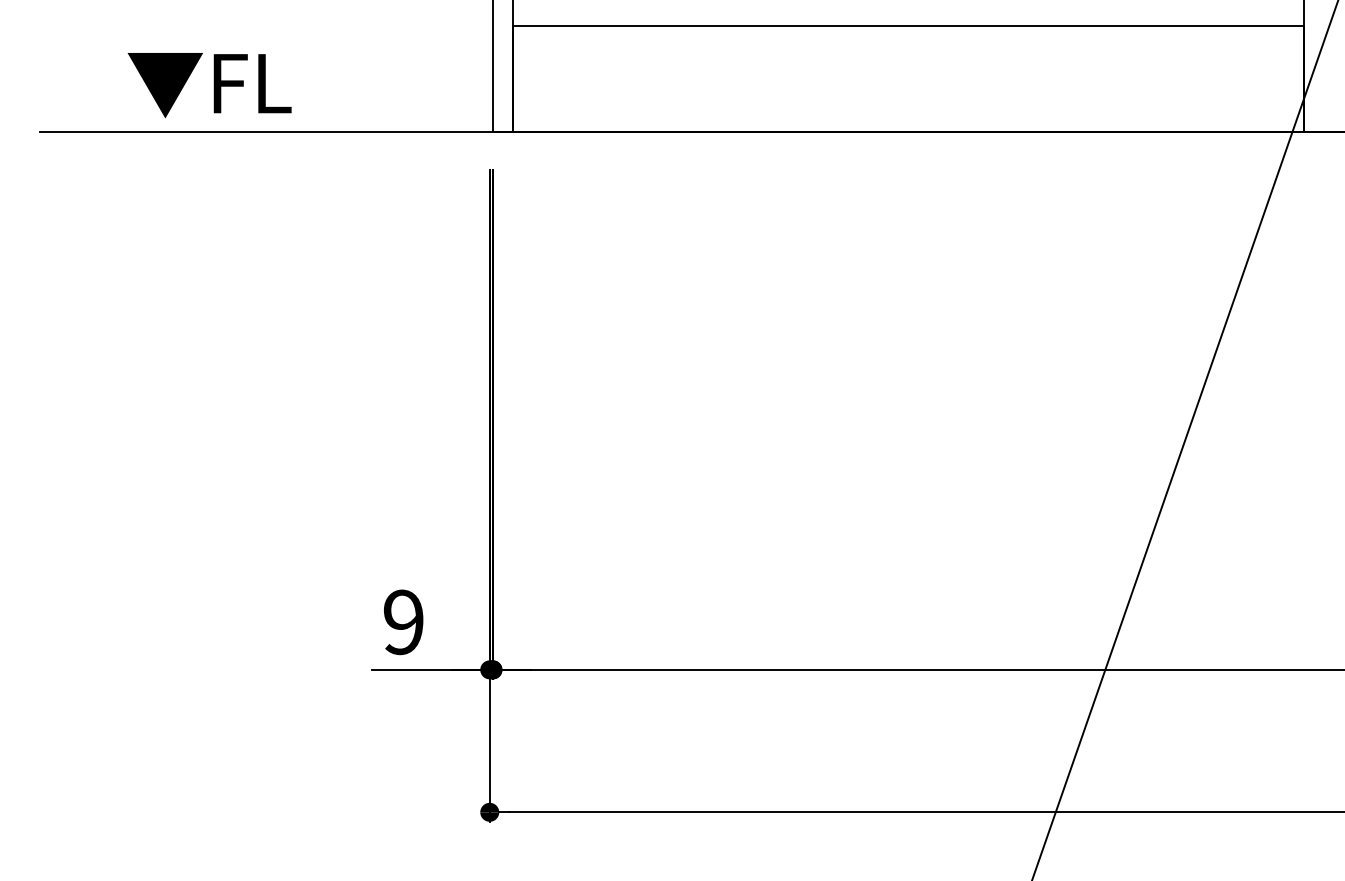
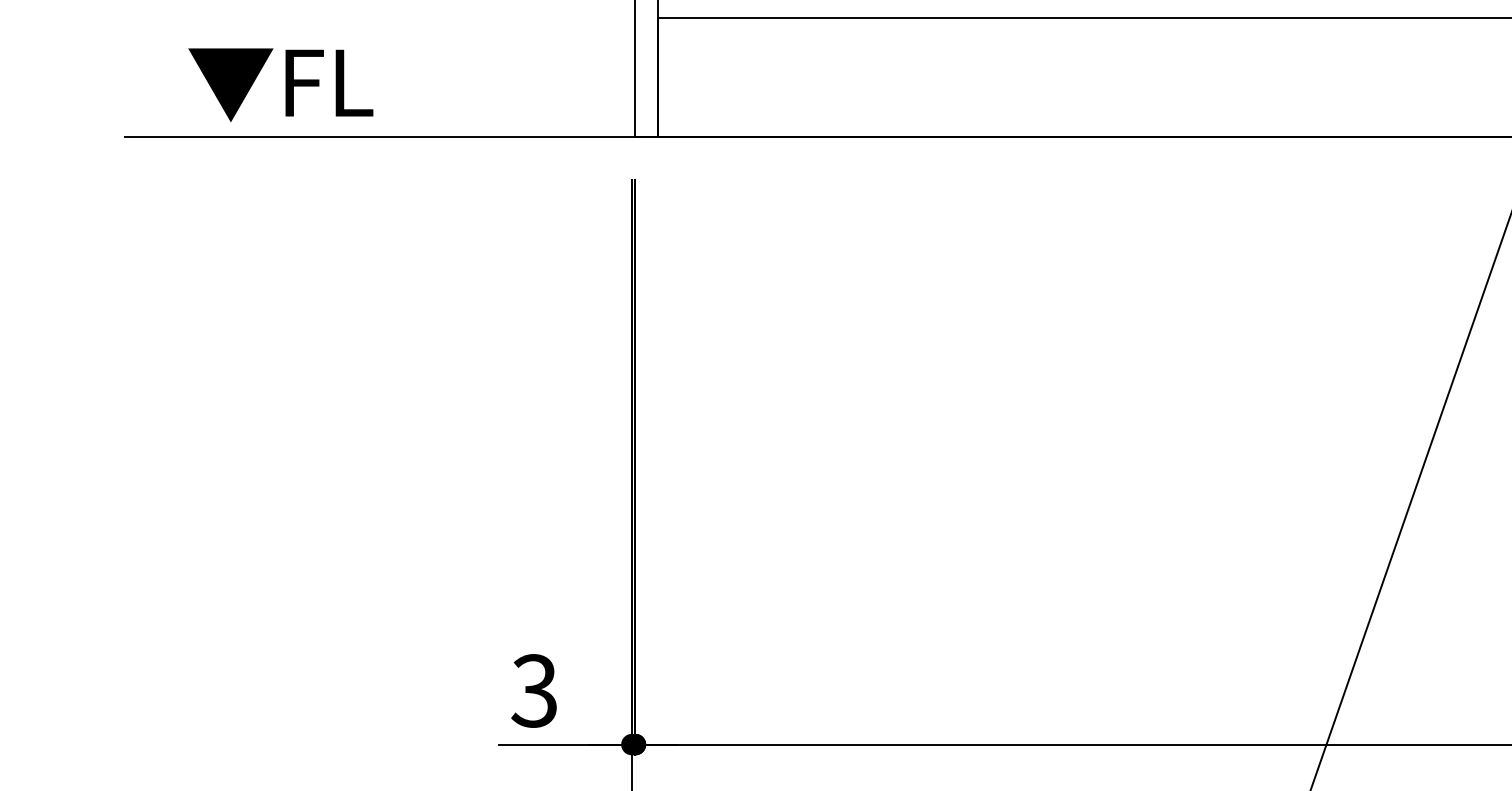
text: (209, 85) -> (280, 85), moved
text: (402, 622) -> (533, 691), 9 -> 3

